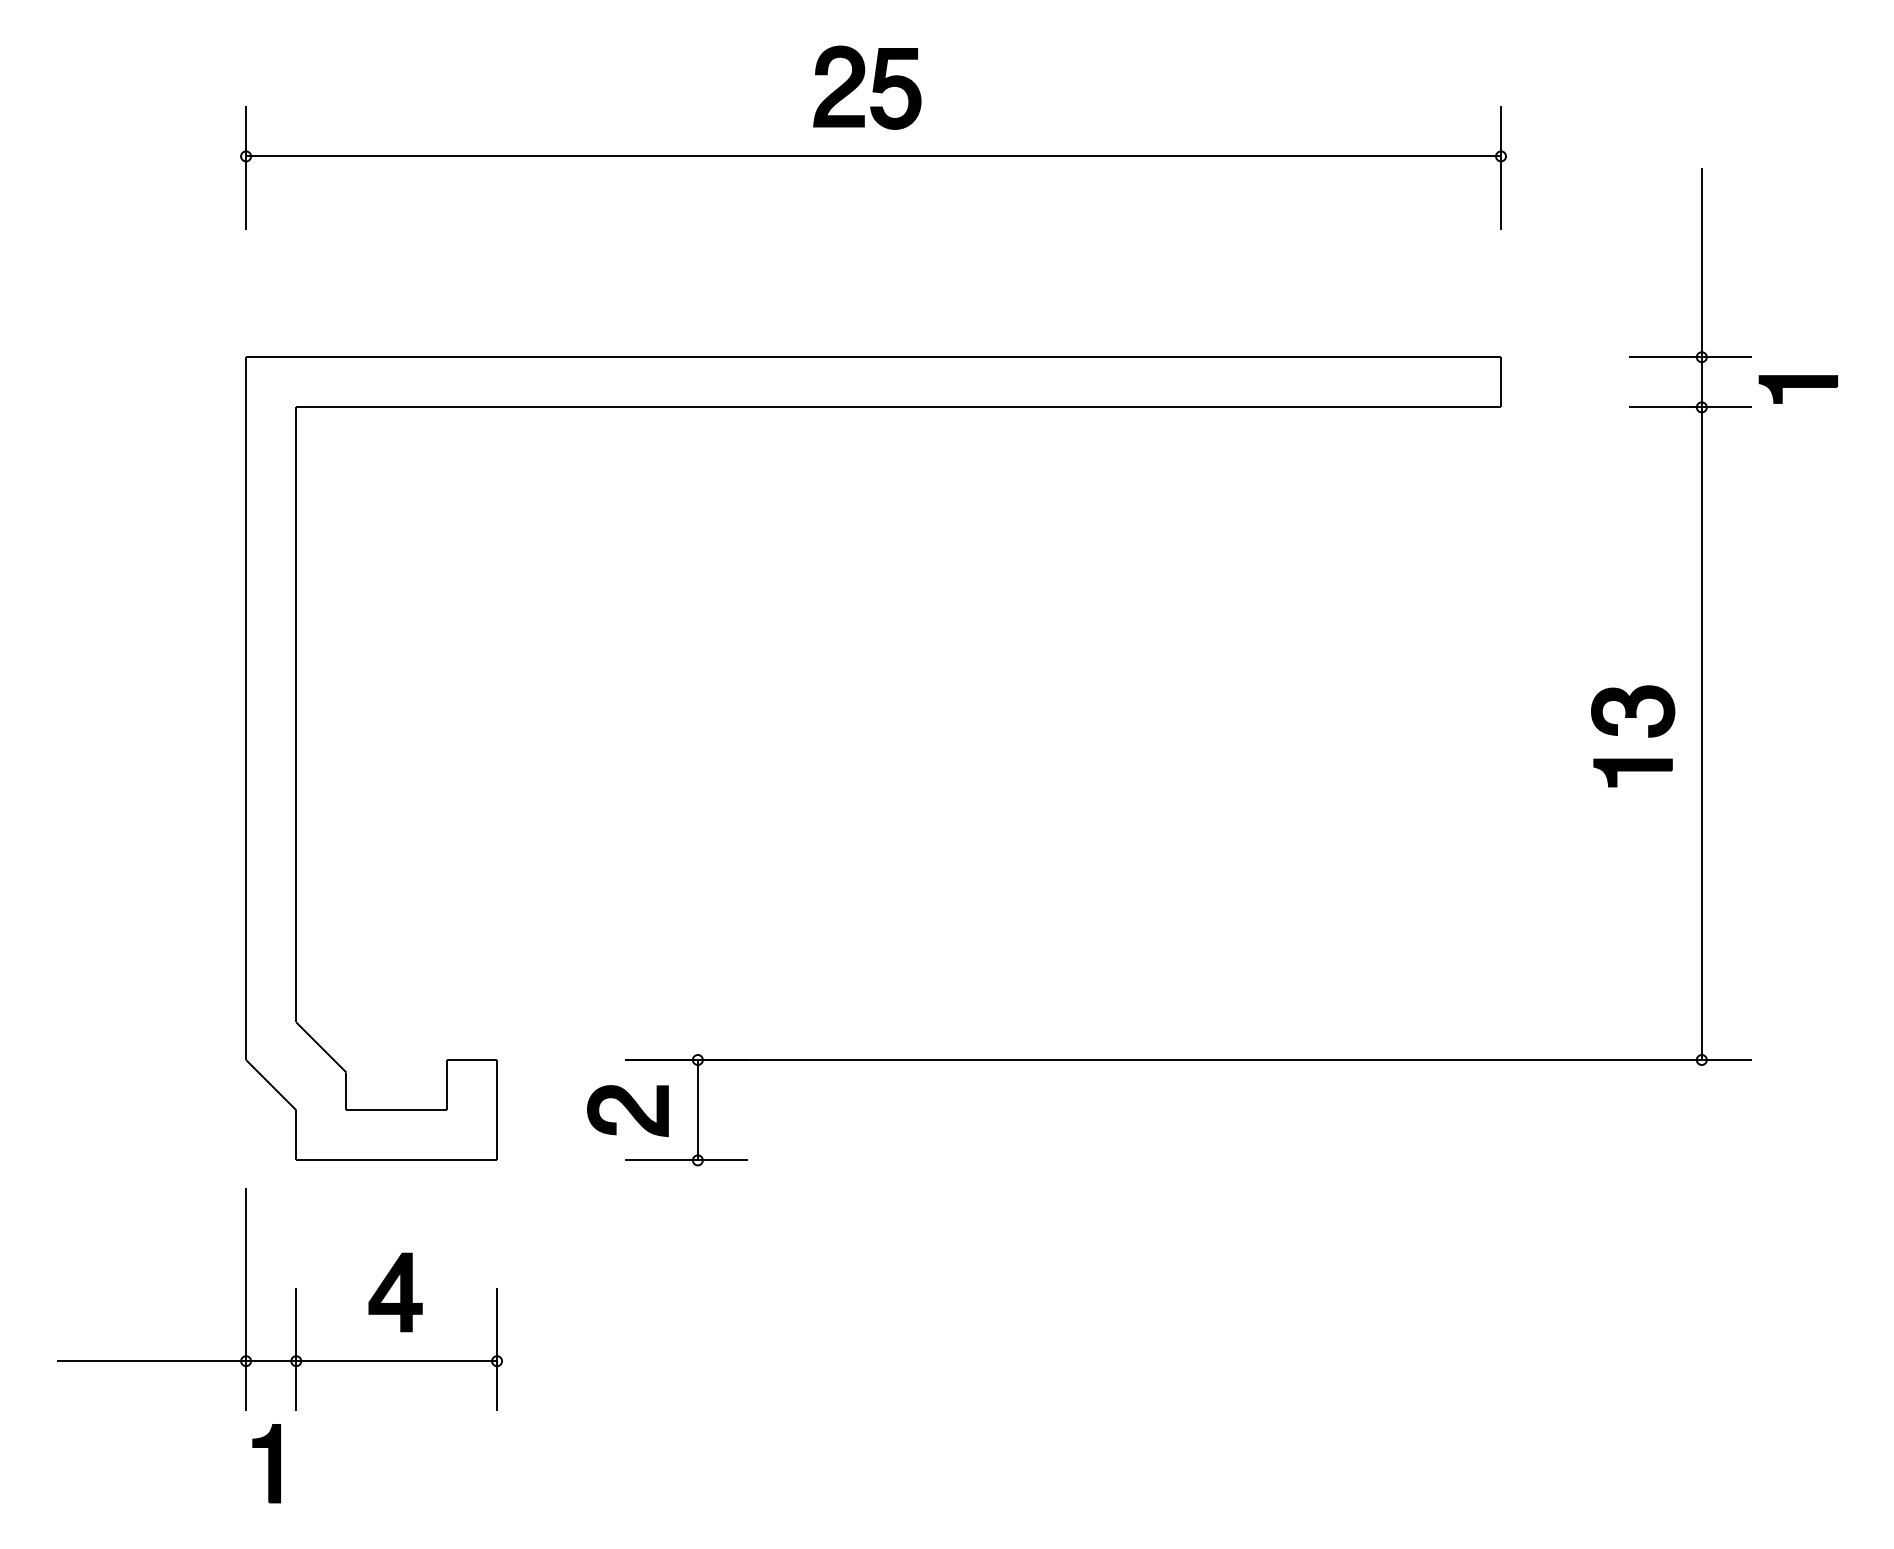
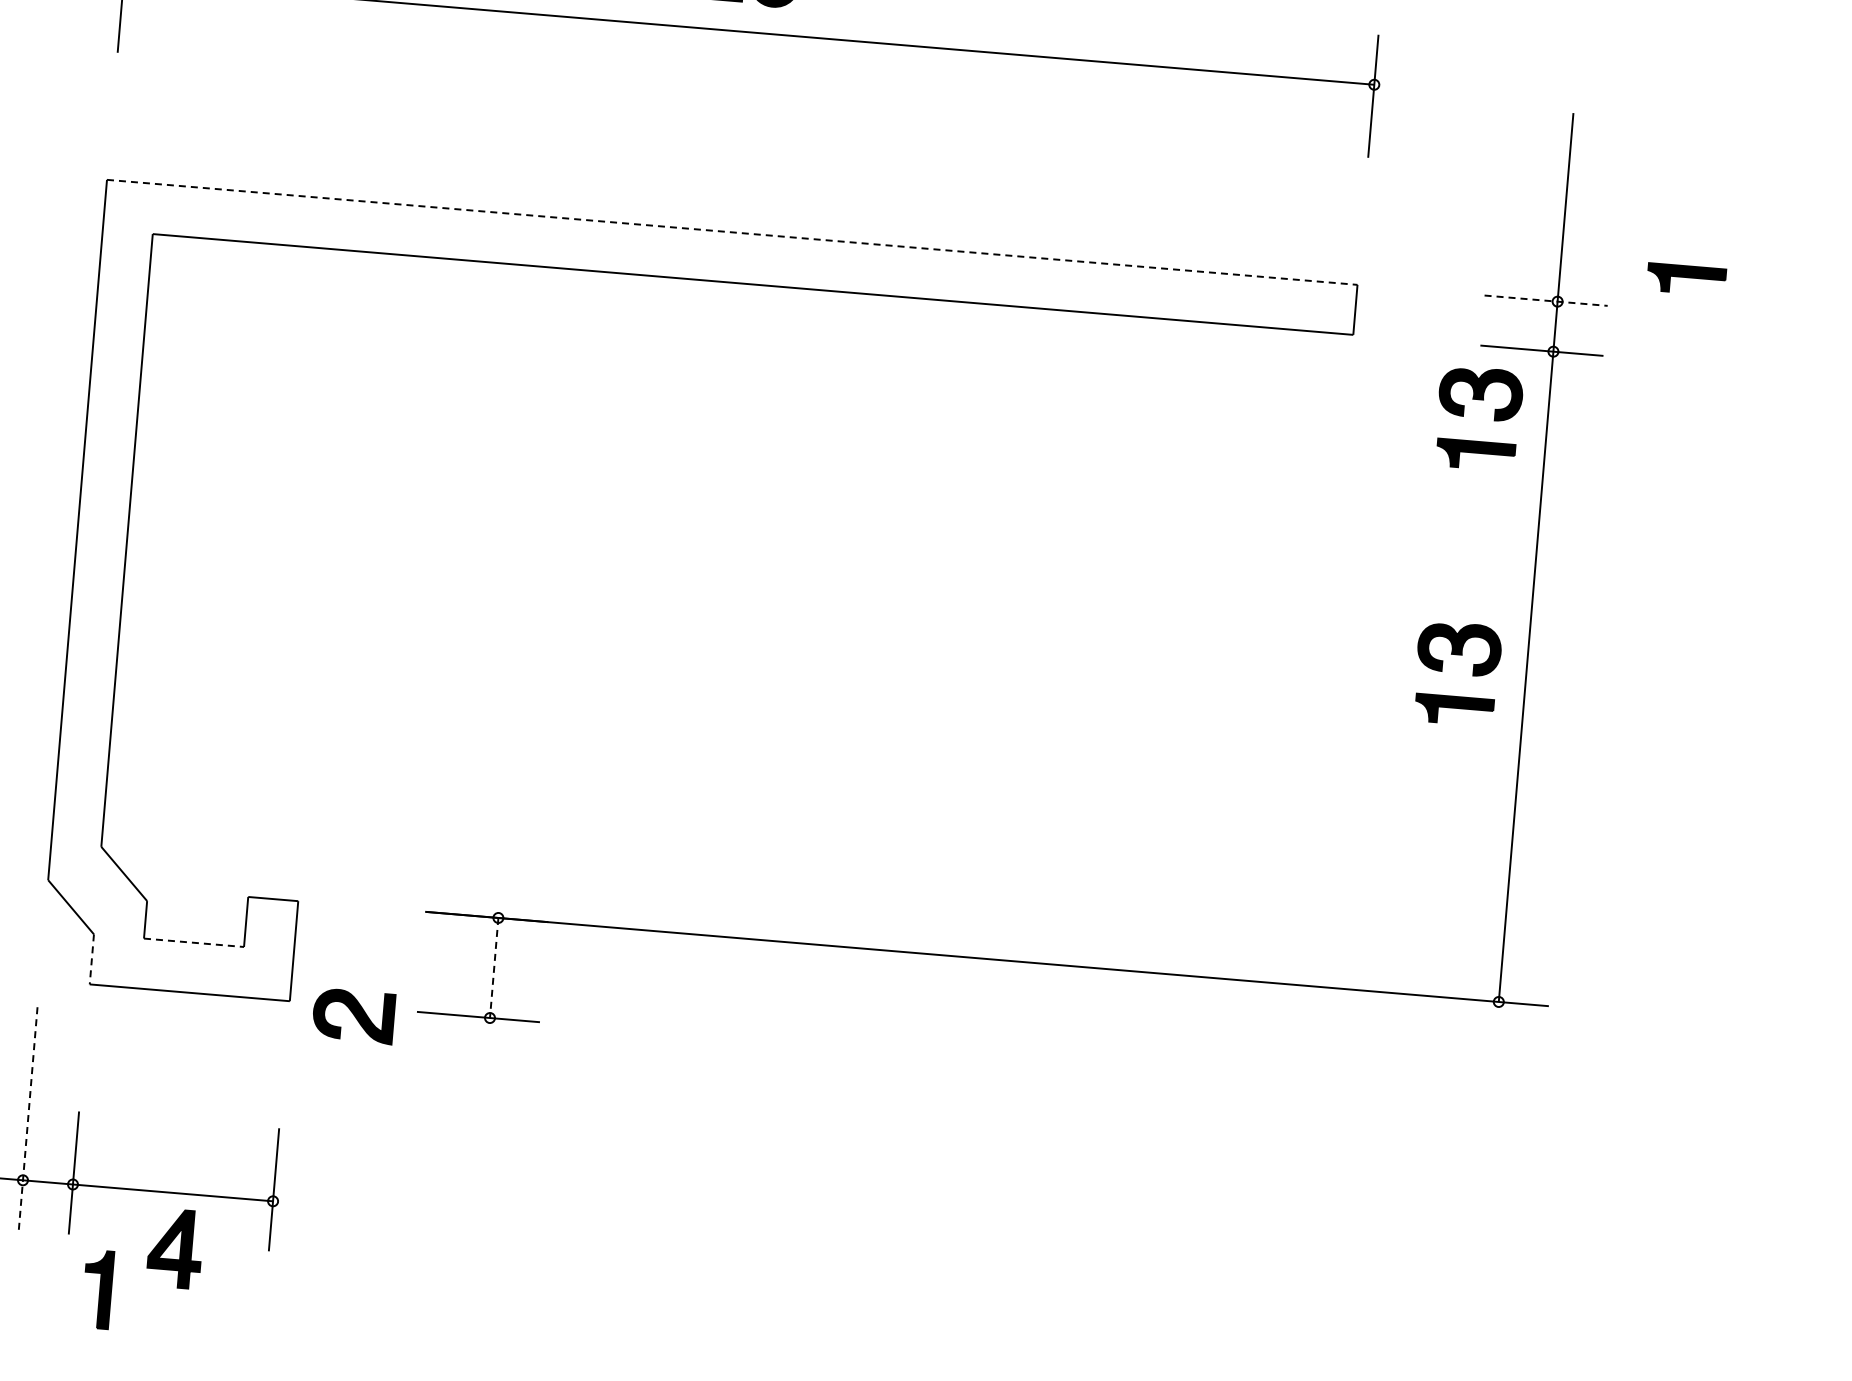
line: (874, 357) -> (733, 232), solid -> dashed
line: (1690, 357) -> (1546, 301), solid -> dashed
part: (1798, 389) -> (1686, 279), moved
part: (1648, 480) -> (1494, 420), added
line: (397, 1110) -> (194, 943), solid -> dashed
line: (697, 1110) -> (493, 968), solid -> dashed
part: (627, 1111) -> (353, 1016), moved
line: (296, 1135) -> (92, 959), solid -> dashed
part: (395, 1292) -> (175, 1248), moved
line: (246, 1299) -> (28, 1118), solid -> dashed
part: (266, 1463) -> (97, 1289), moved

